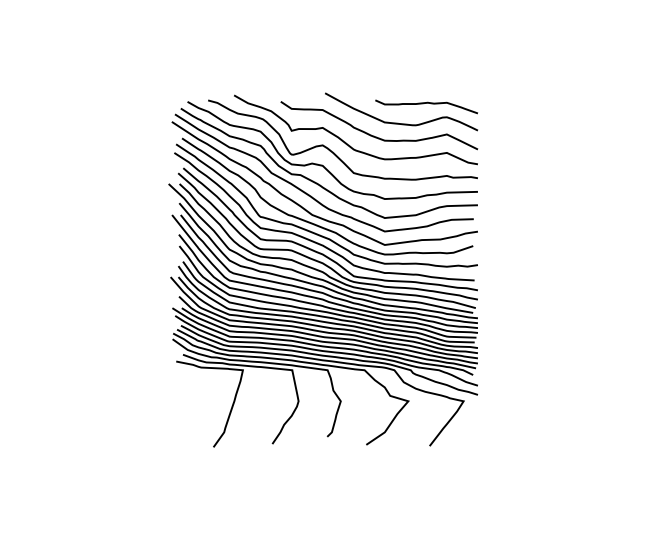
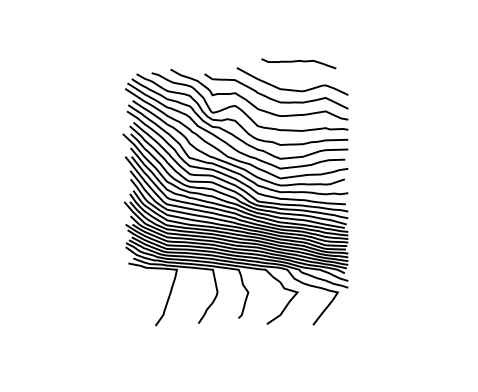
curve: (426, 103) -> (298, 61), moved

